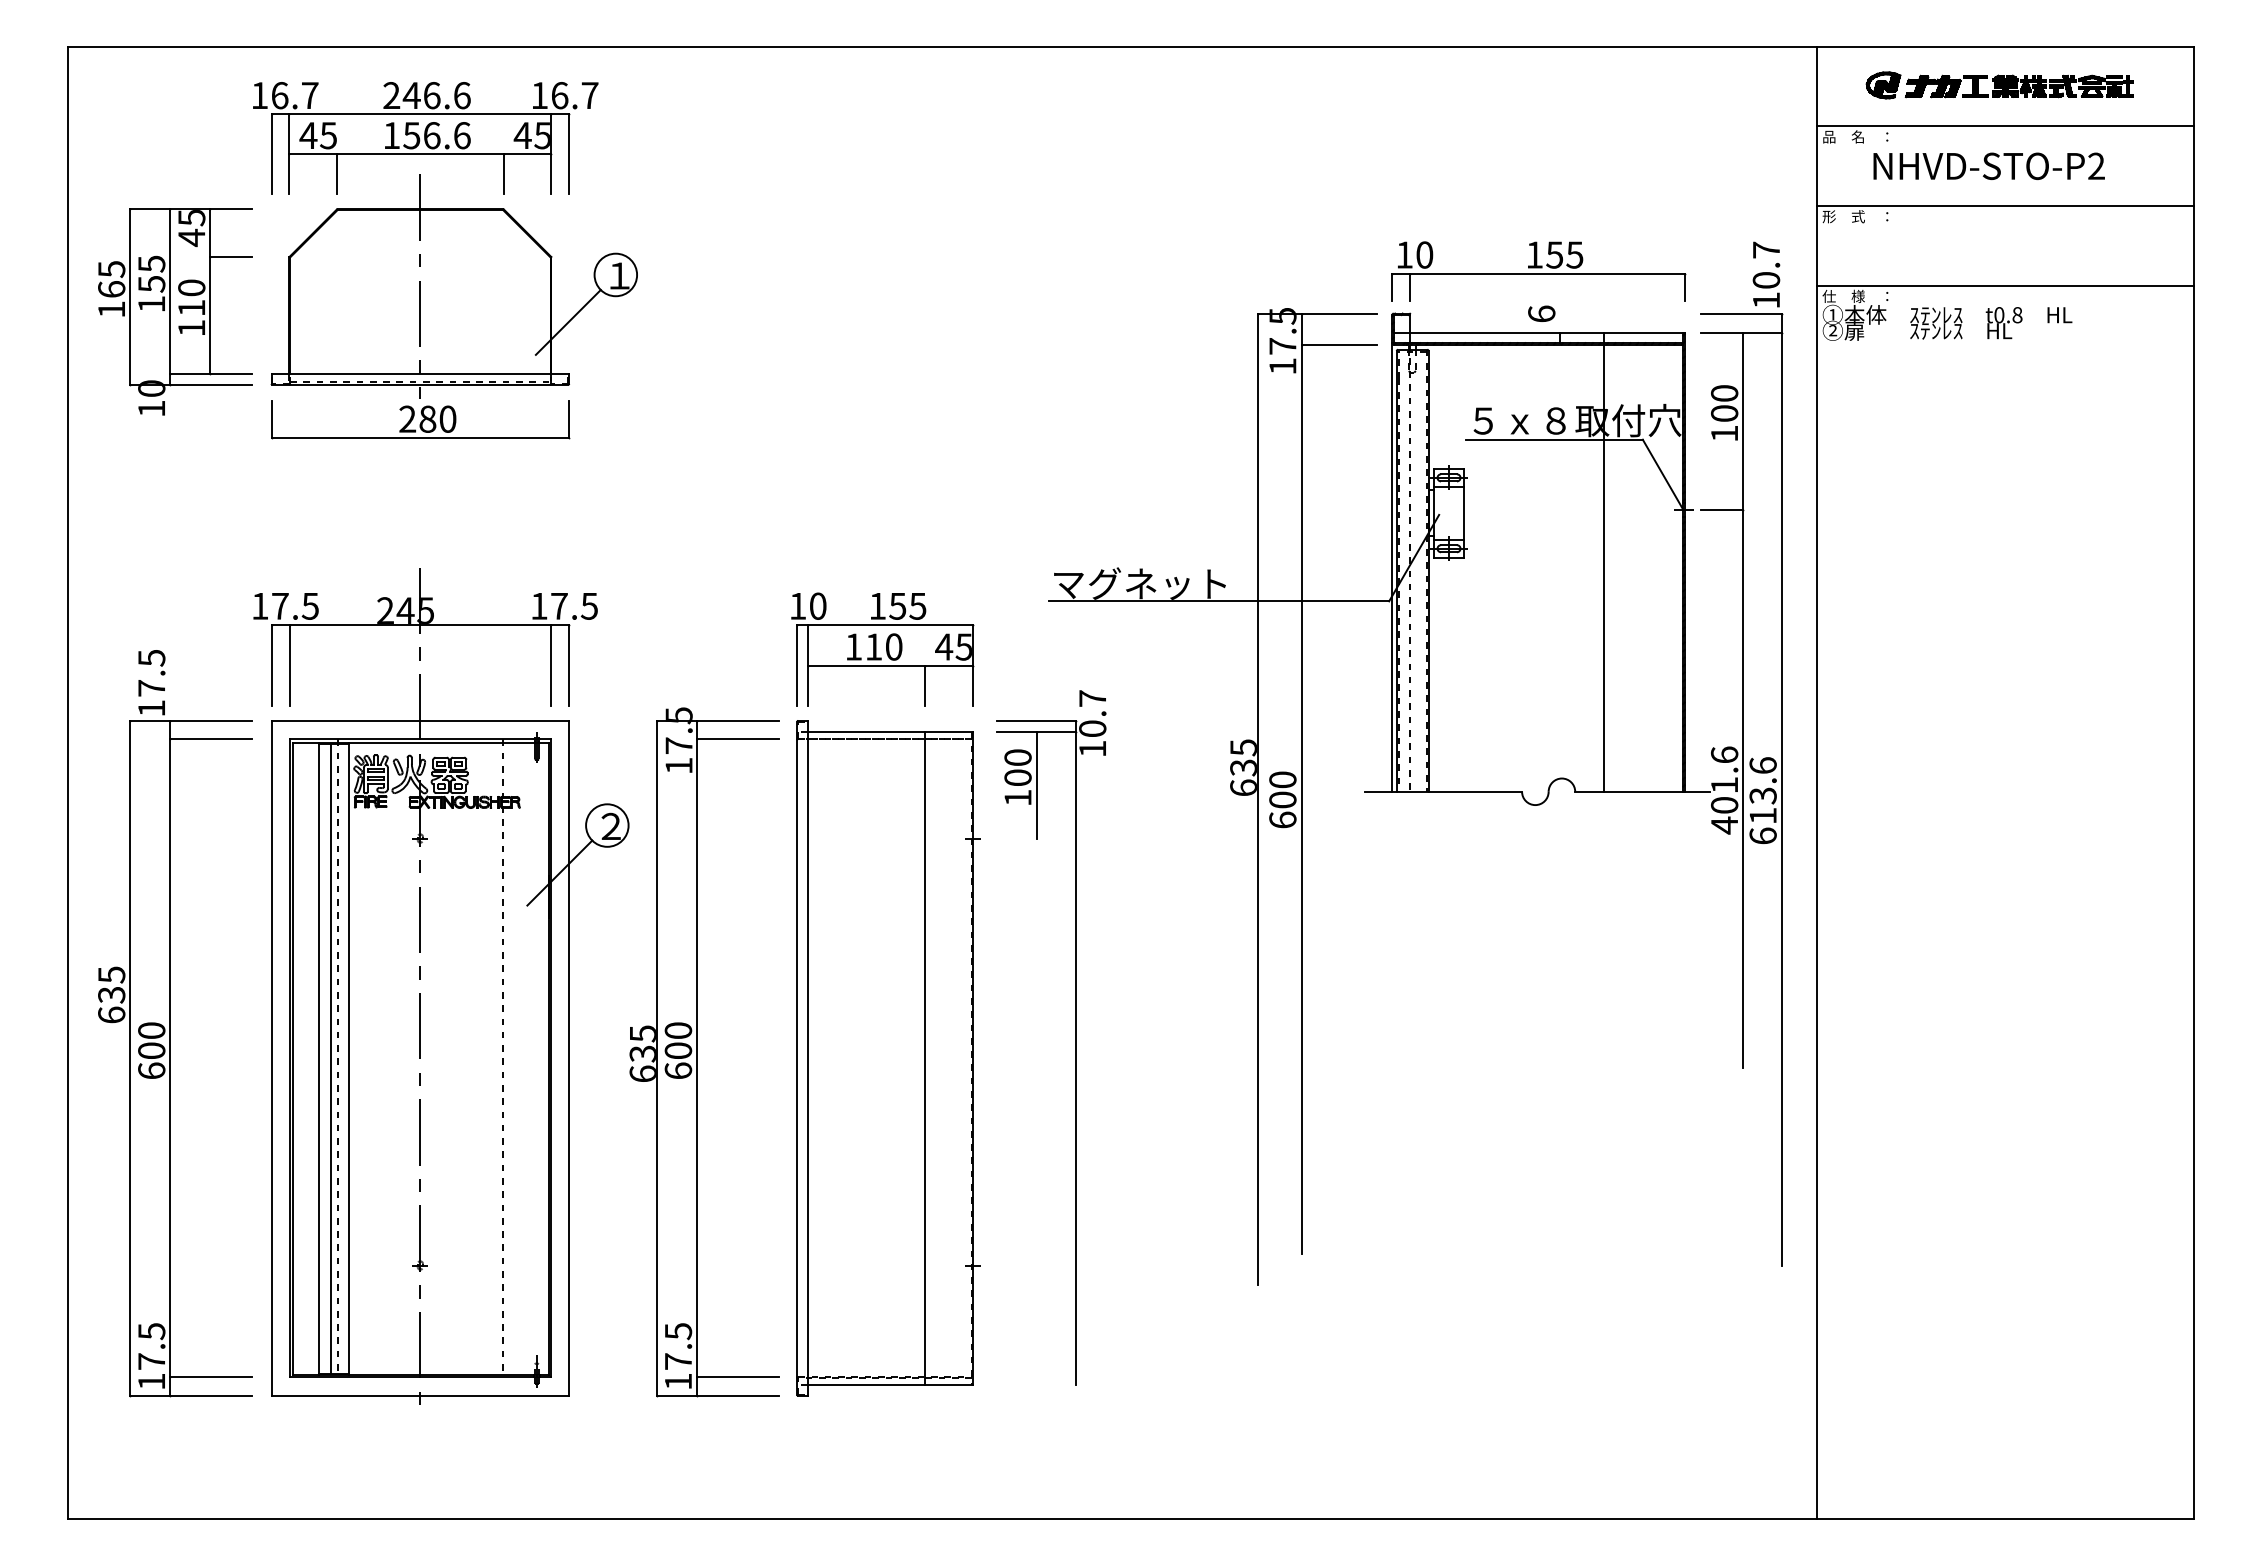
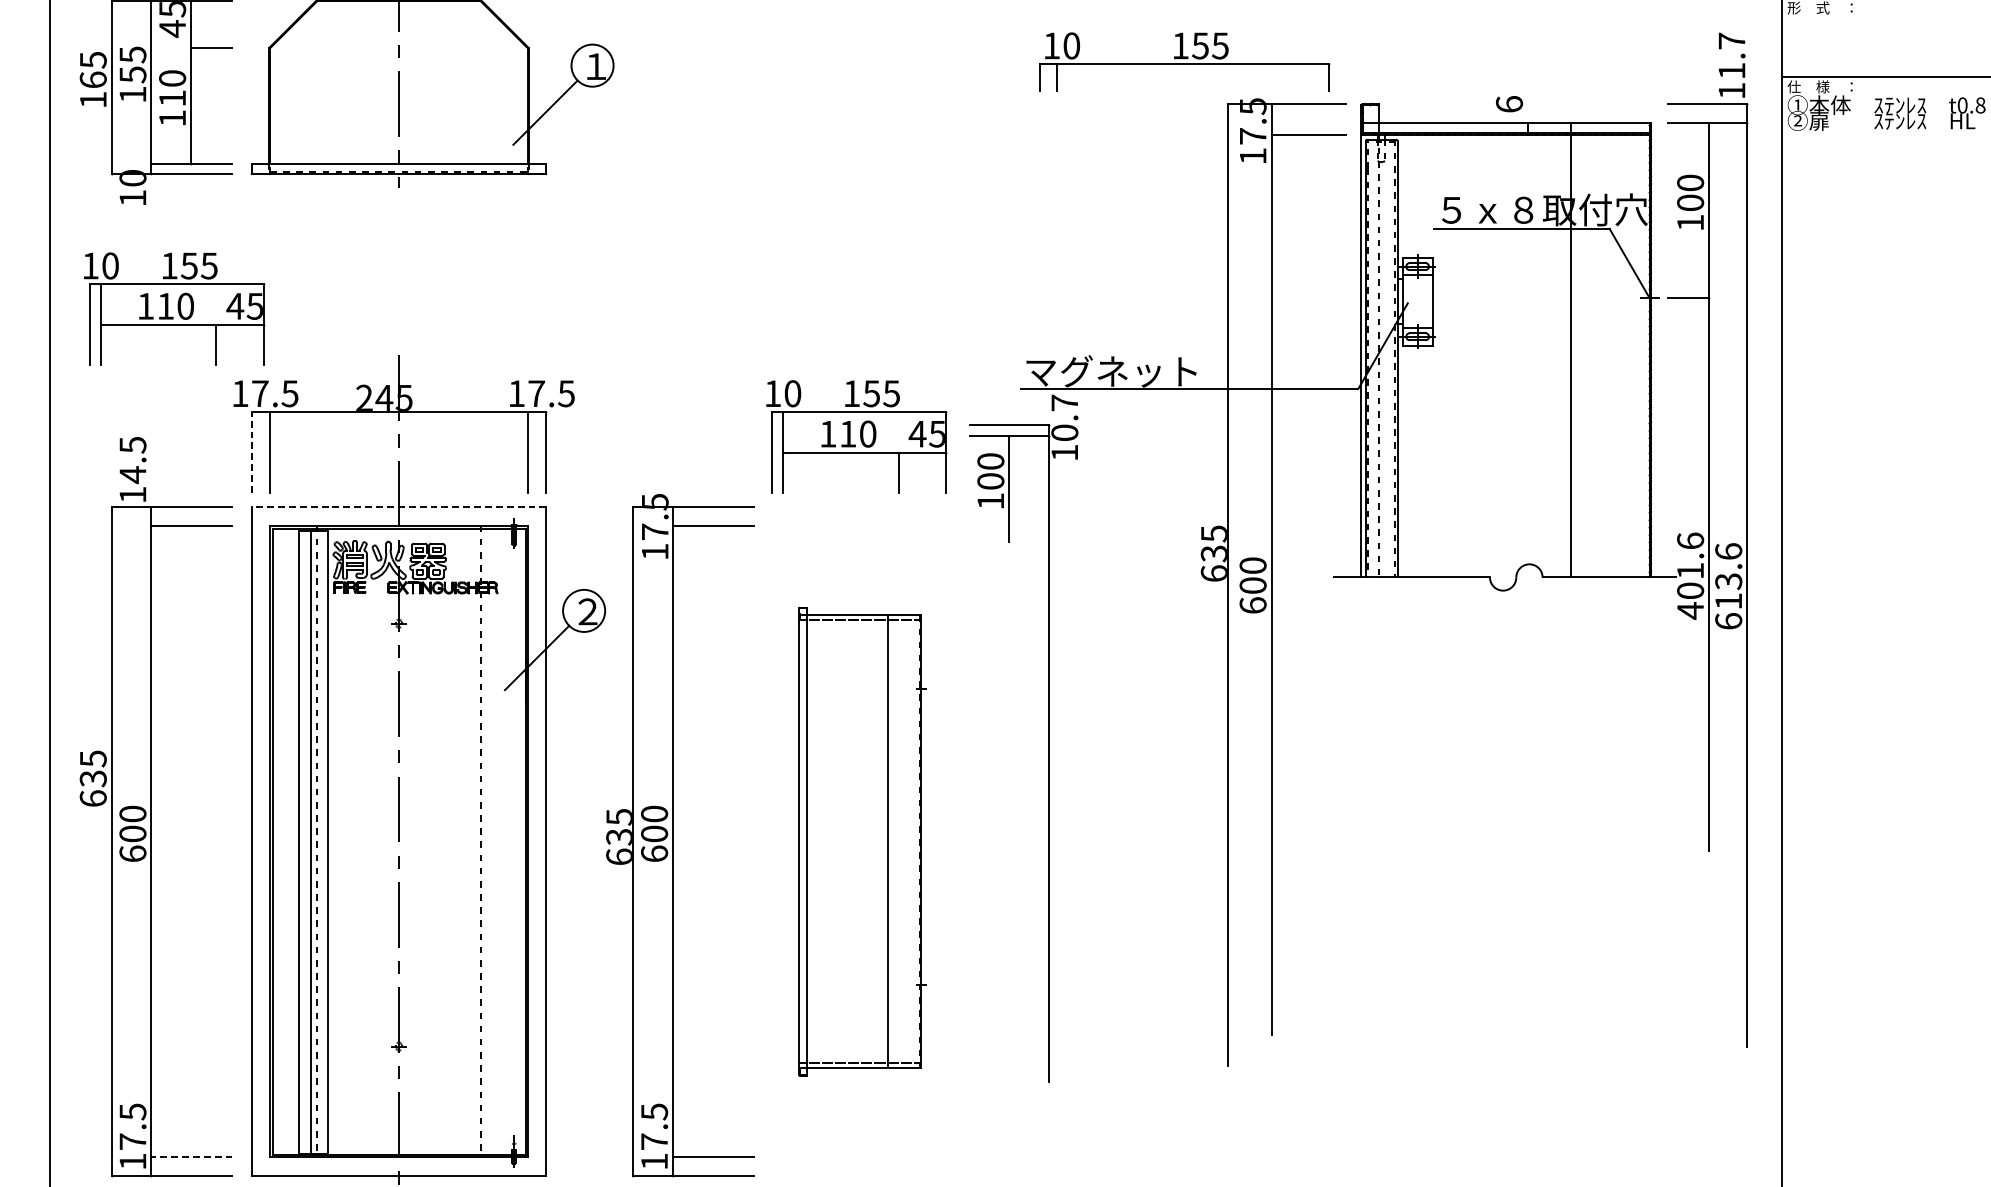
part: (1538, 271) -> (1184, 62), moved
text: (1766, 280) -> (1732, 71), 10.7 -> 11.7
part: (420, 419) -> (399, 208), removed
part: (193, 520) -> (174, 308), added
line: (271, 665) -> (251, 452), solid -> dashed
text: (151, 688) -> (132, 475), 17.5 -> 14.5
line: (420, 720) -> (399, 506), solid -> dashed
part: (1075, 1037) -> (1047, 738), moved
part: (888, 1058) -> (862, 841), size x0.7
line: (211, 1377) -> (192, 1157), solid -> dashed

